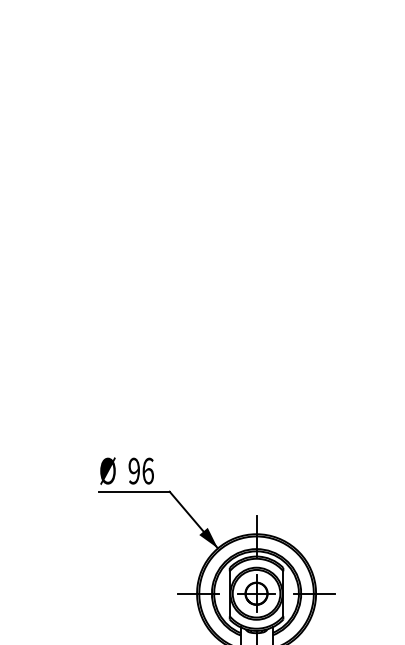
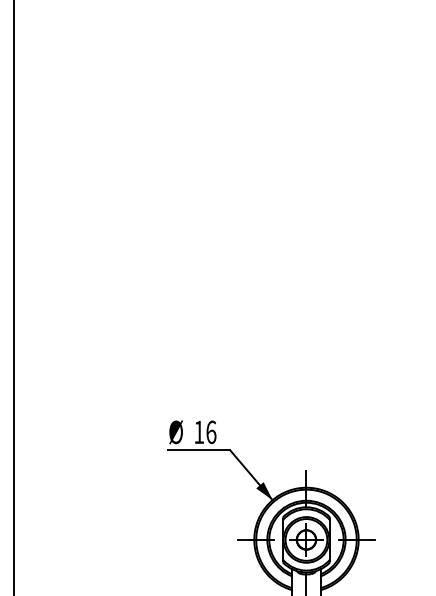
text: (134, 471) -> (199, 432), 96 -> 16

